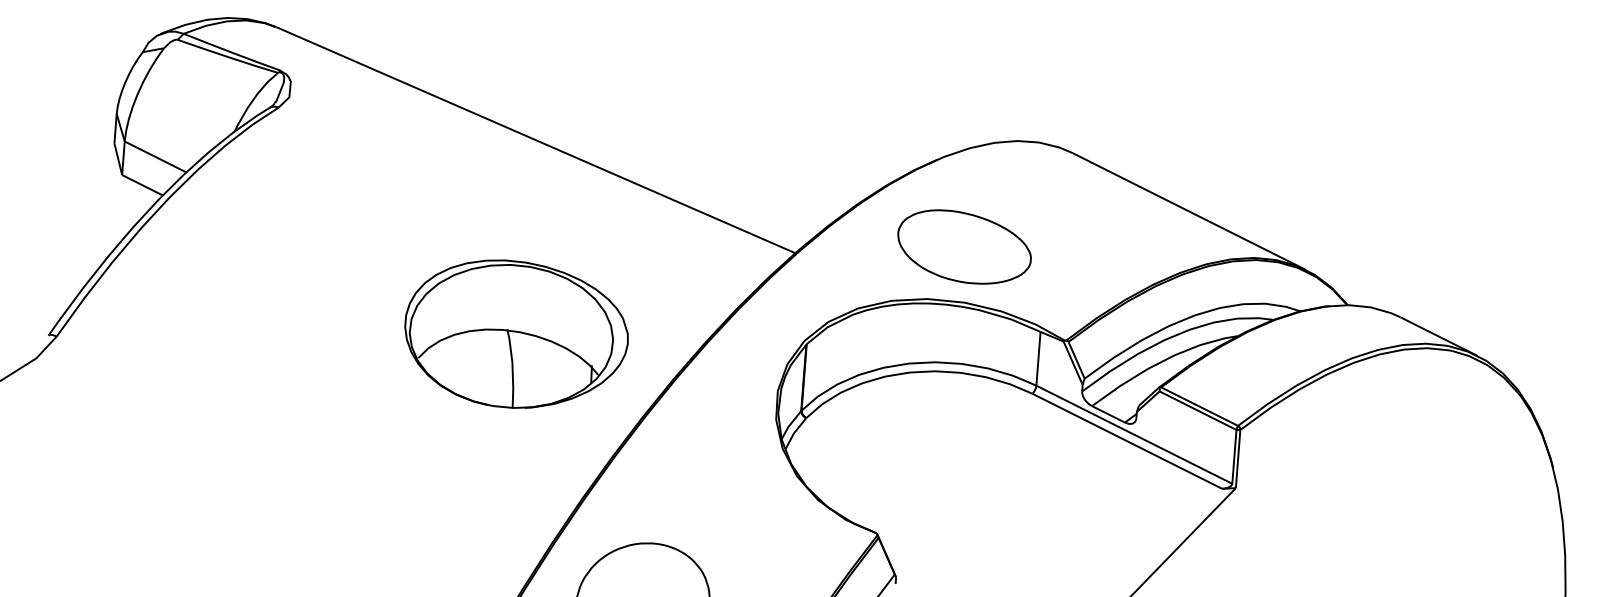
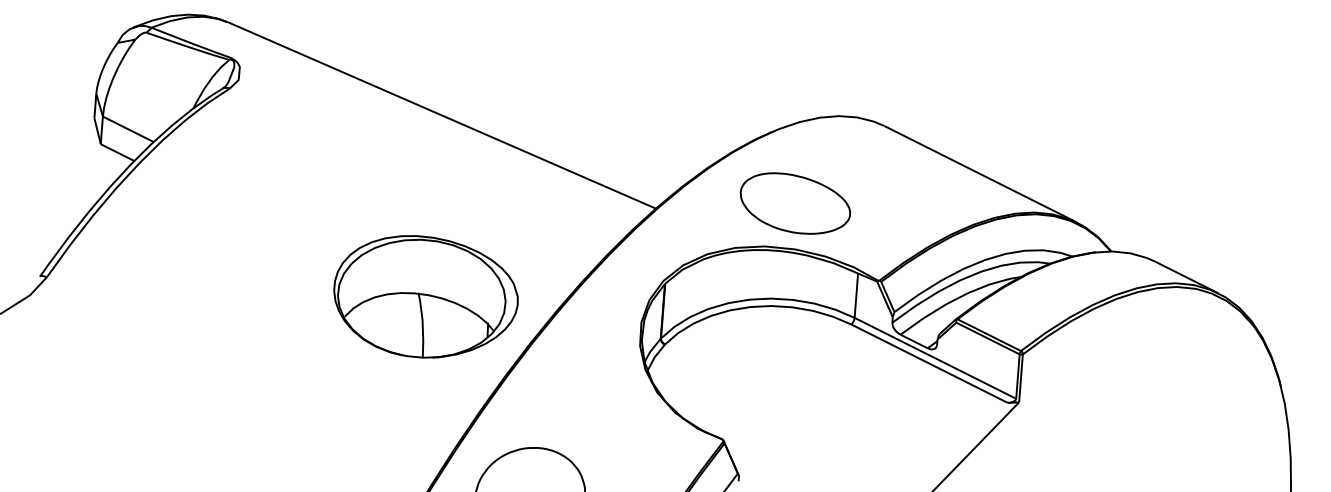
part: (516, 333) -> (425, 296), moved

